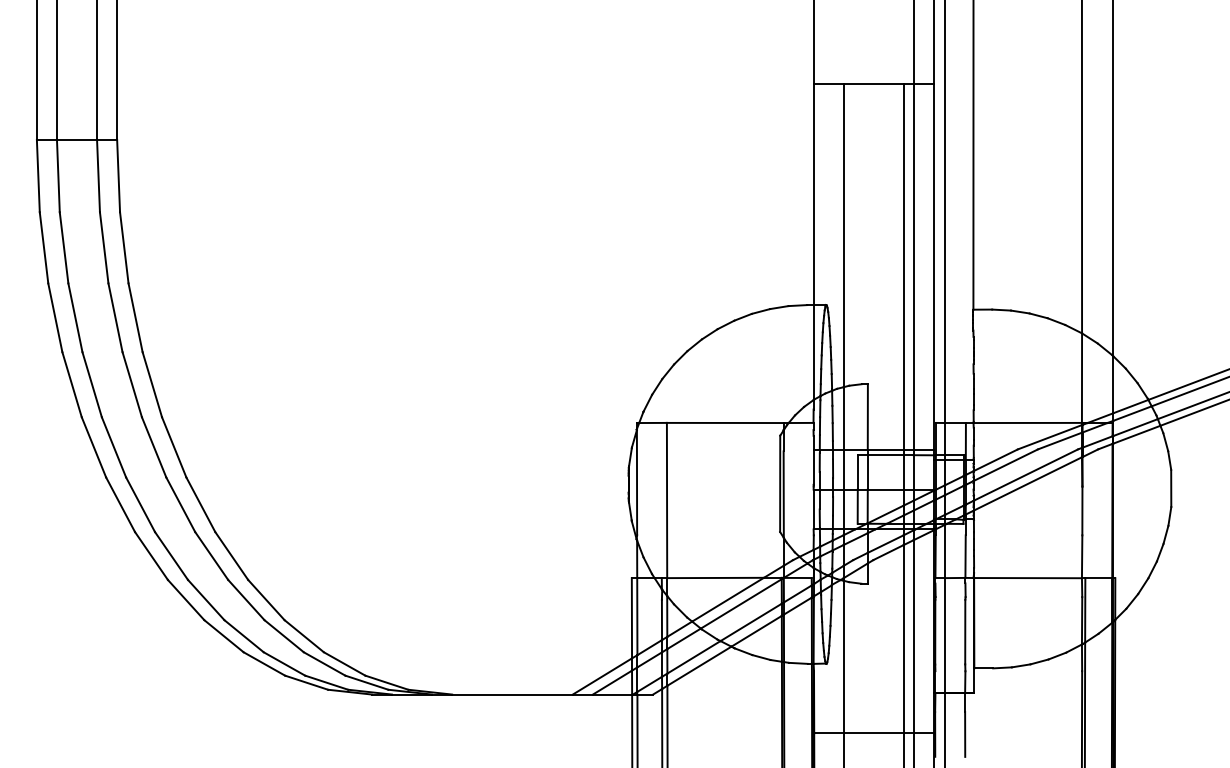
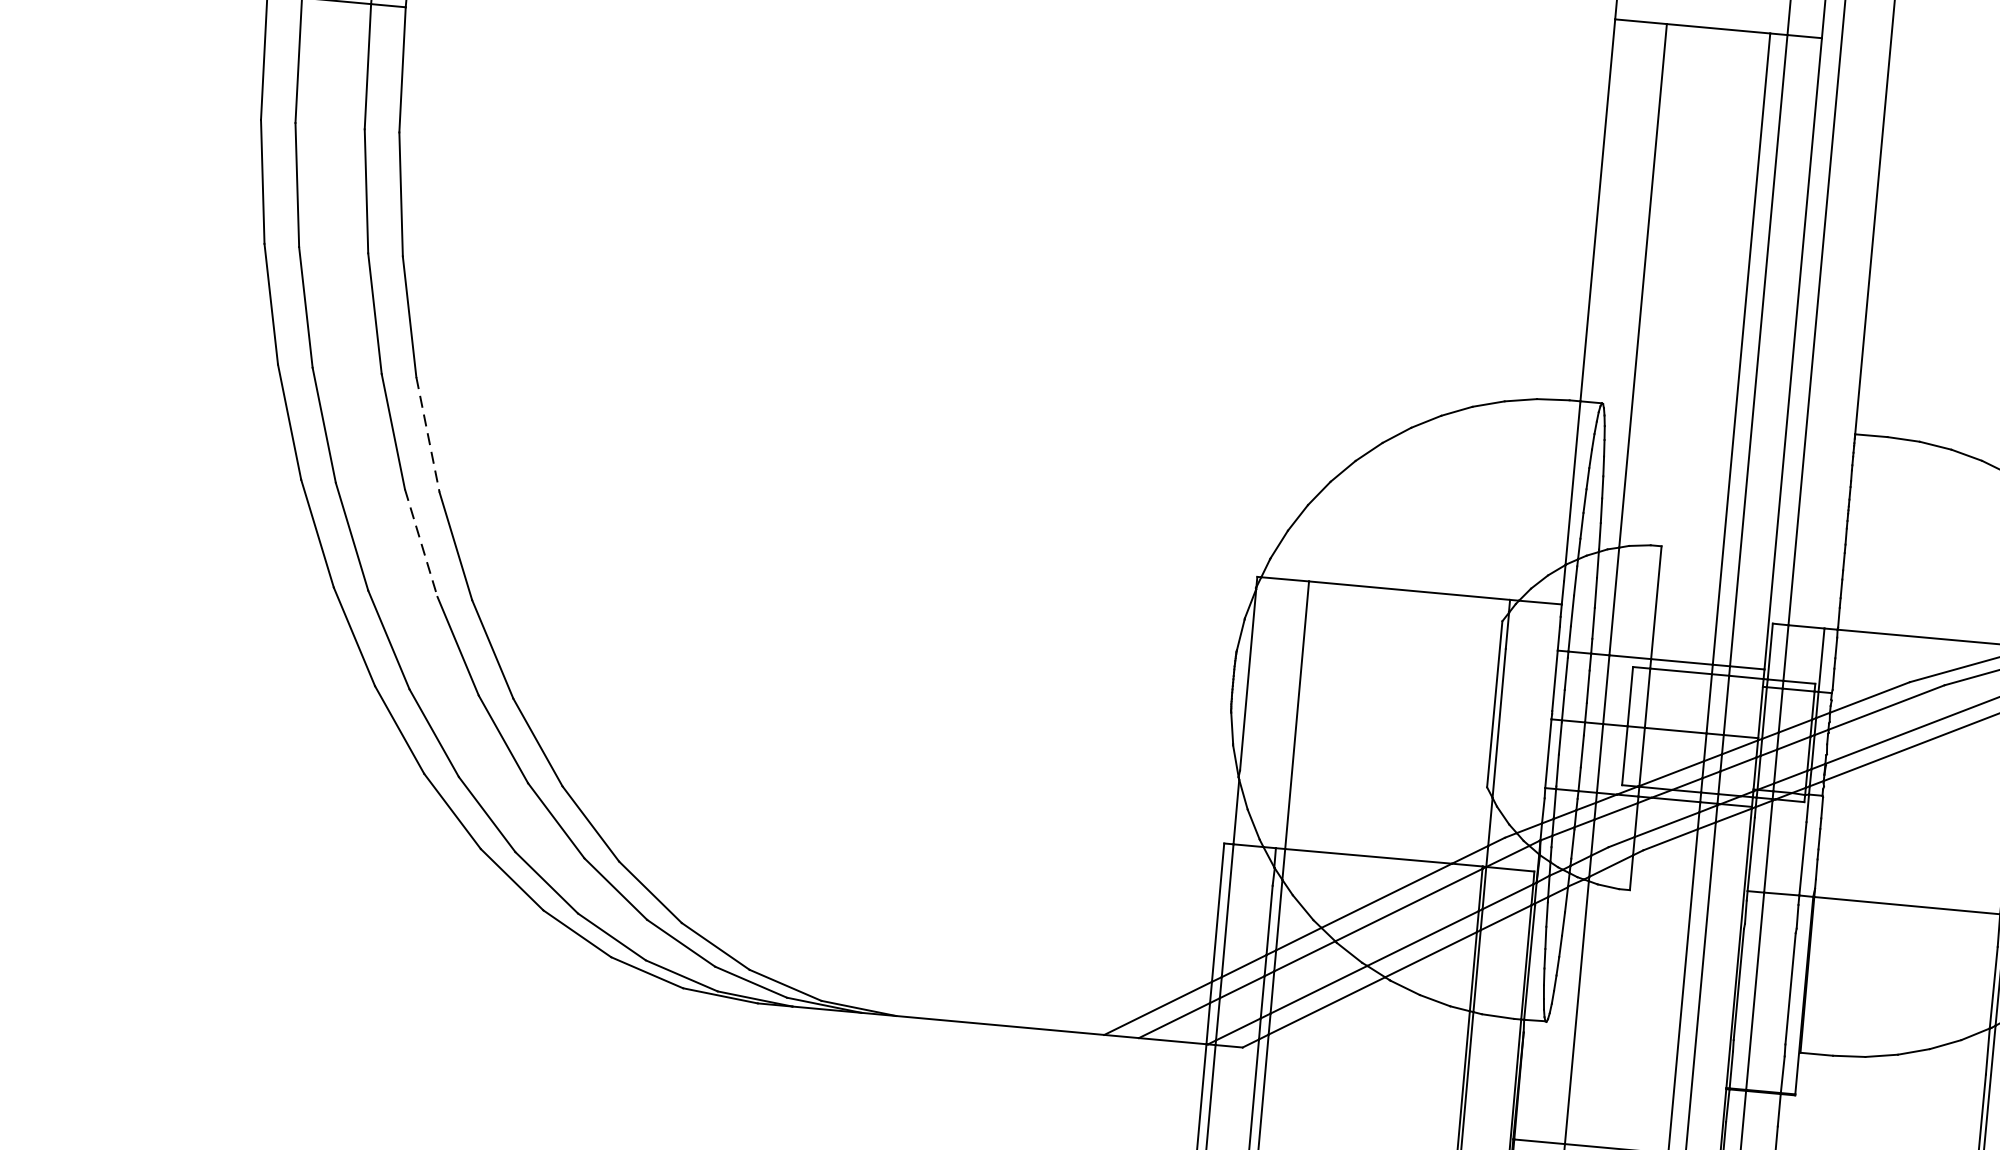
line: (152, 384) -> (428, 434), solid -> dashed
line: (154, 447) -> (421, 543), solid -> dashed

